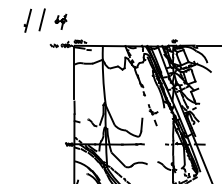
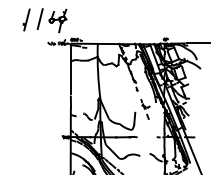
part: (60, 21) -> (57, 20), size x1.67

